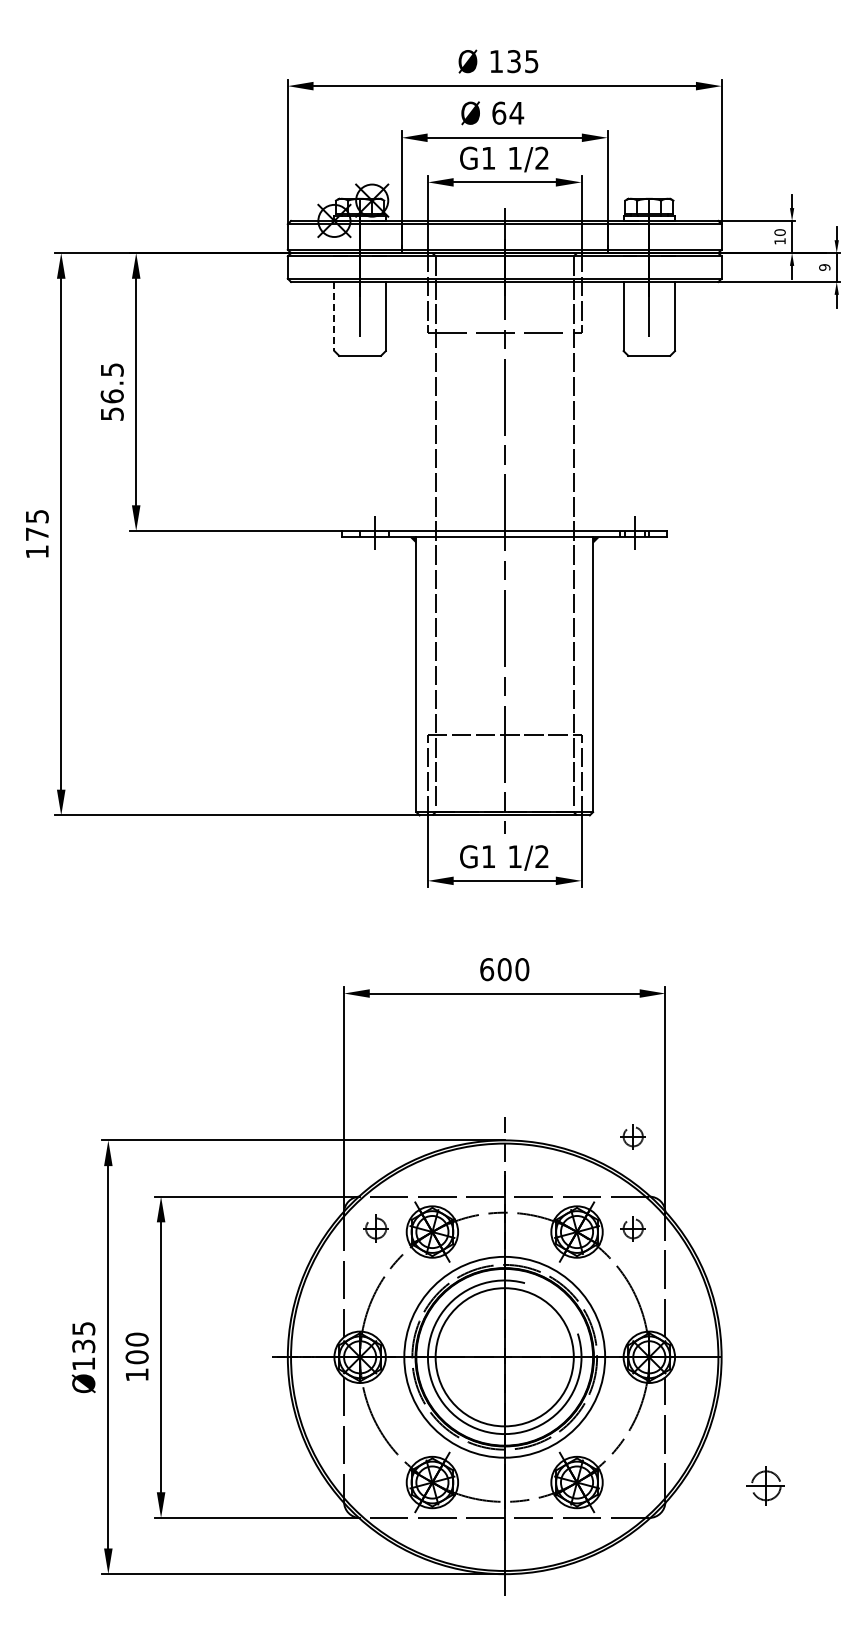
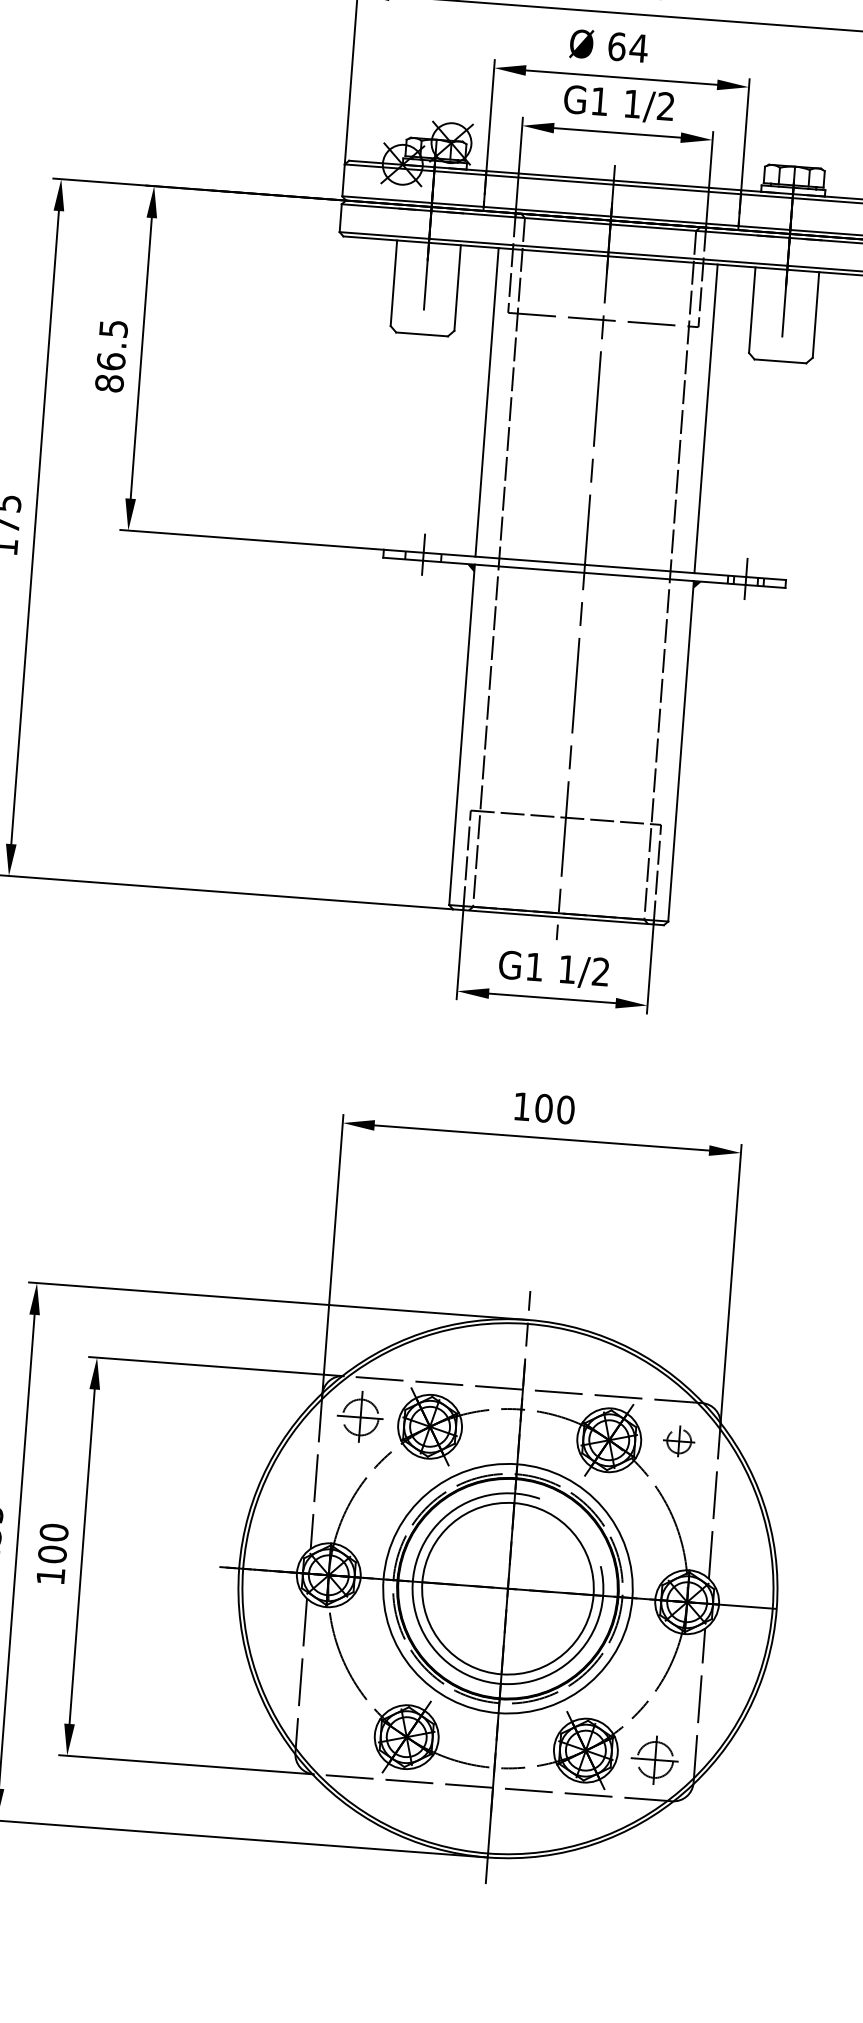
line: (334, 316) -> (394, 283), dashed -> solid
line: (416, 406) -> (487, 402), added
line: (593, 406) -> (706, 418), added
text: (111, 413) -> (108, 382), 56.5 -> 86.5
text: (487, 969) -> (522, 1106), 600 -> 100
part: (632, 1136) -> (686, 1327), removed
part: (375, 1227) -> (359, 1415), size x1.43
part: (765, 1485) -> (654, 1759), moved

